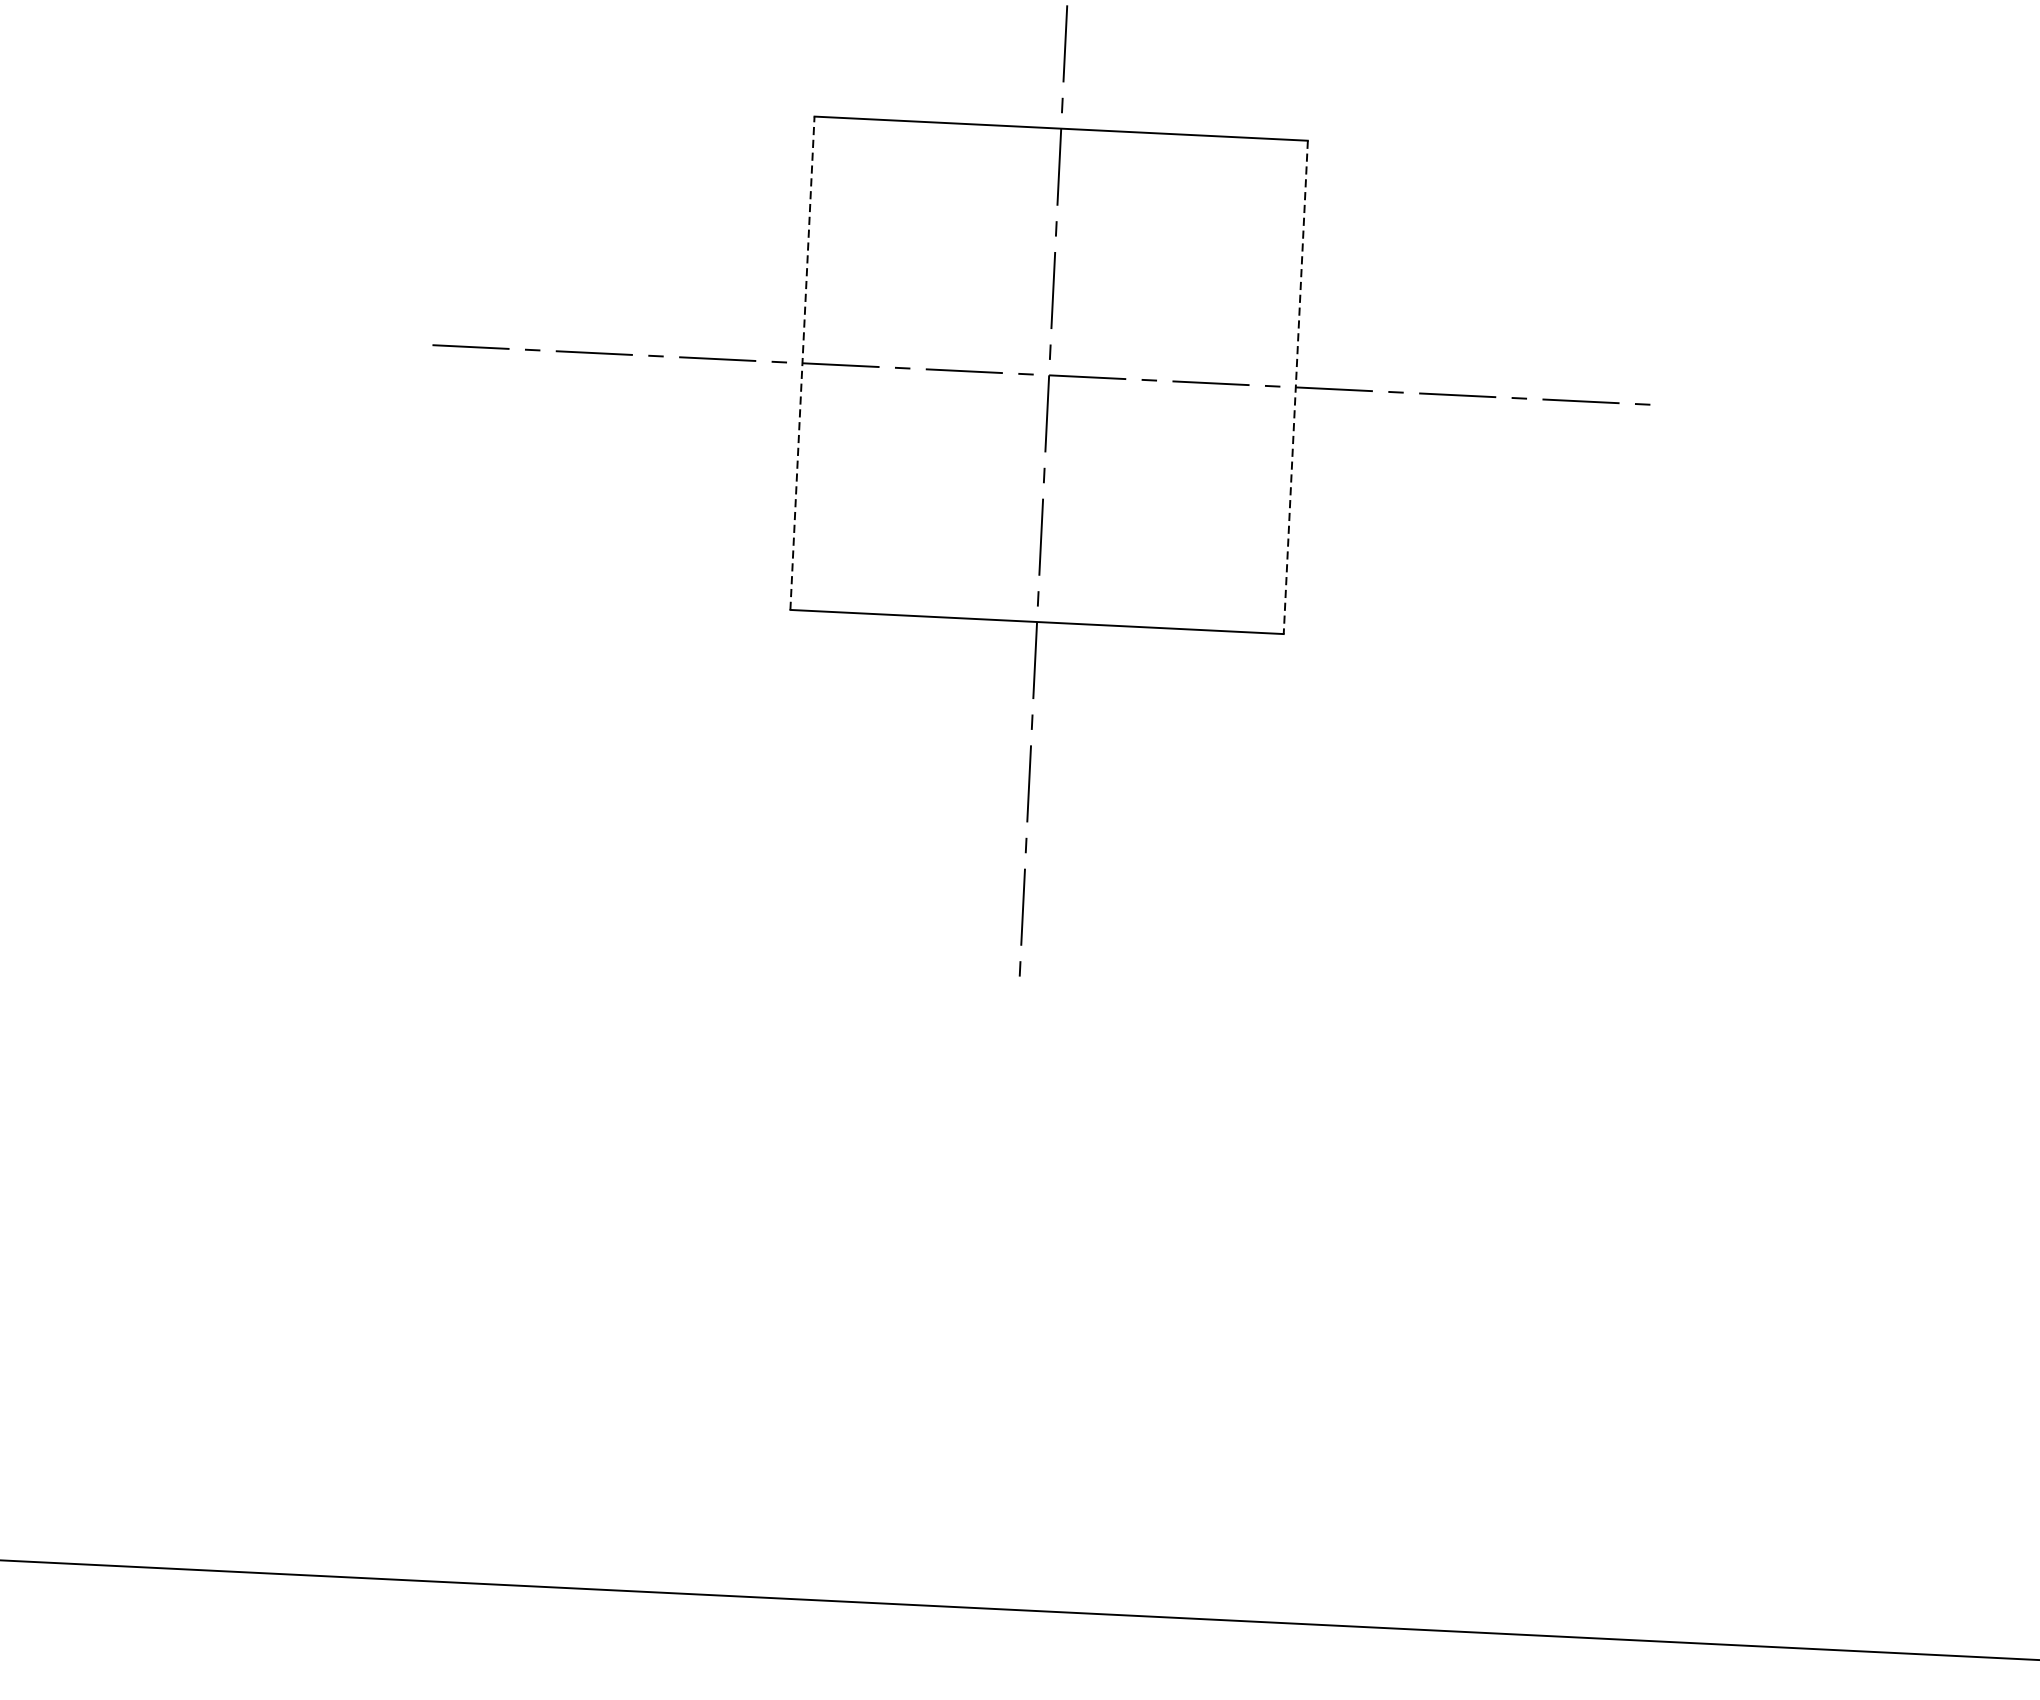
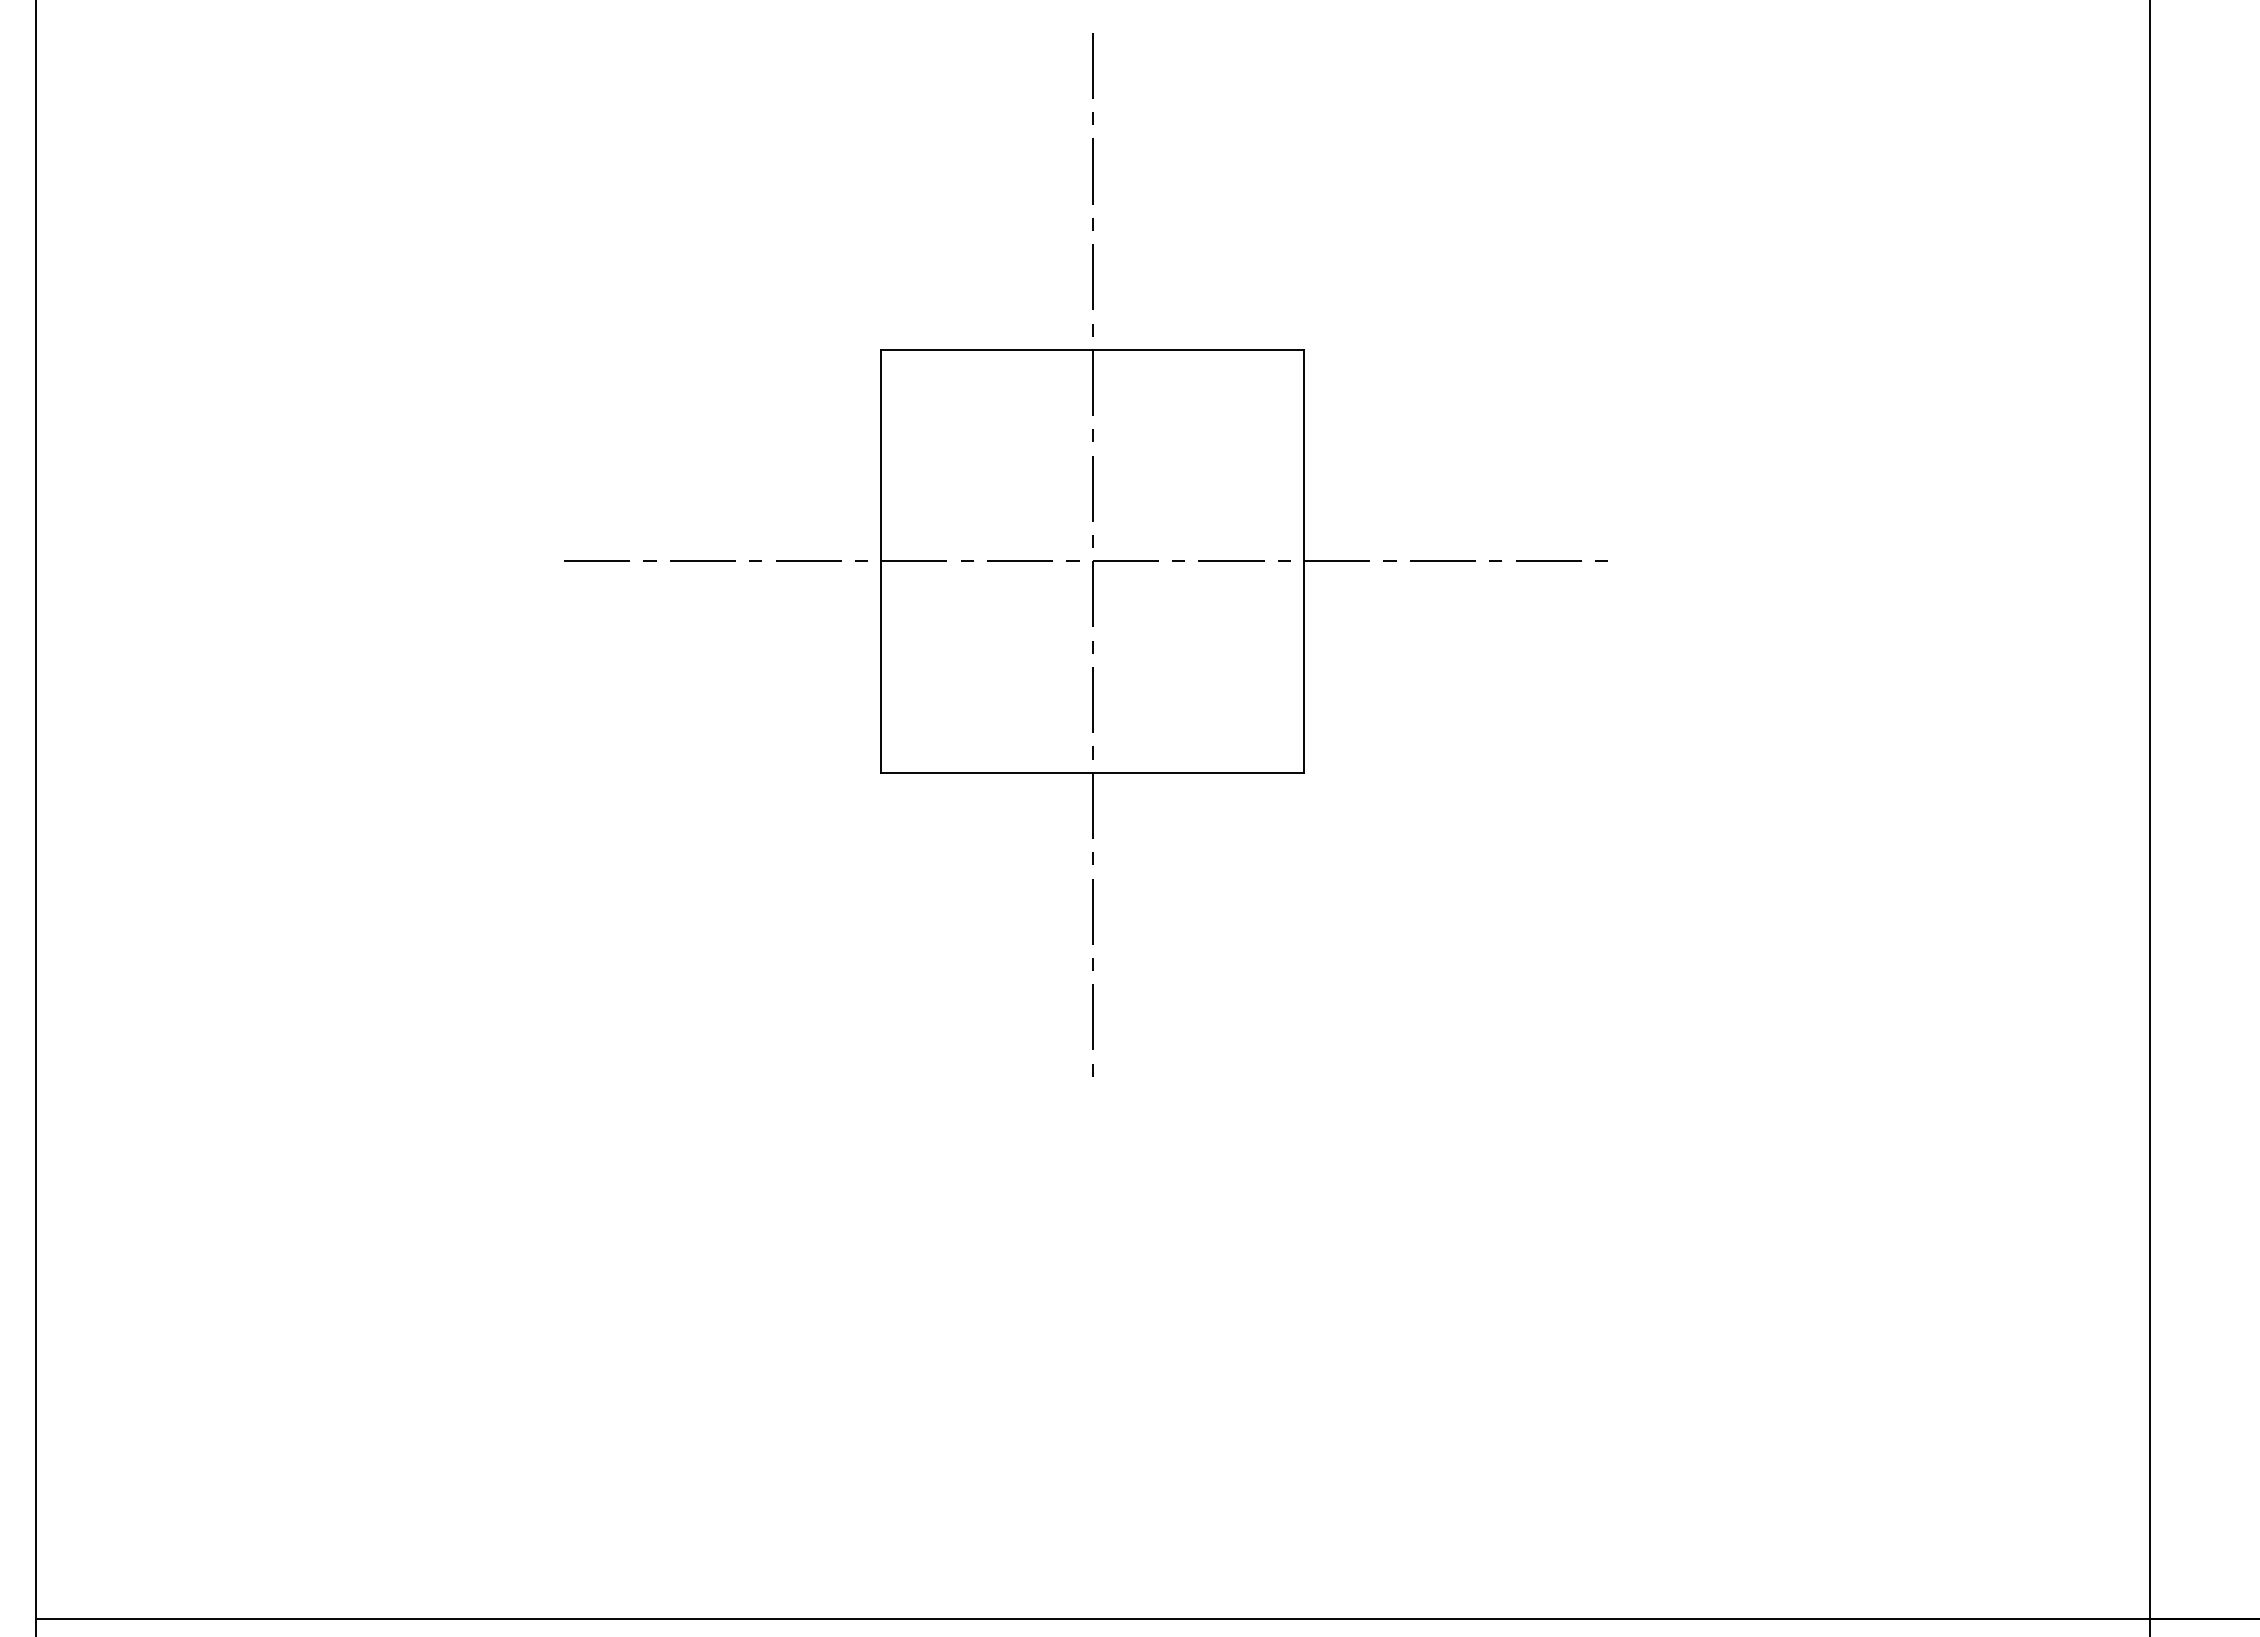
line: (802, 362) -> (881, 560), dashed -> solid
line: (1296, 387) -> (1304, 561), dashed -> solid

